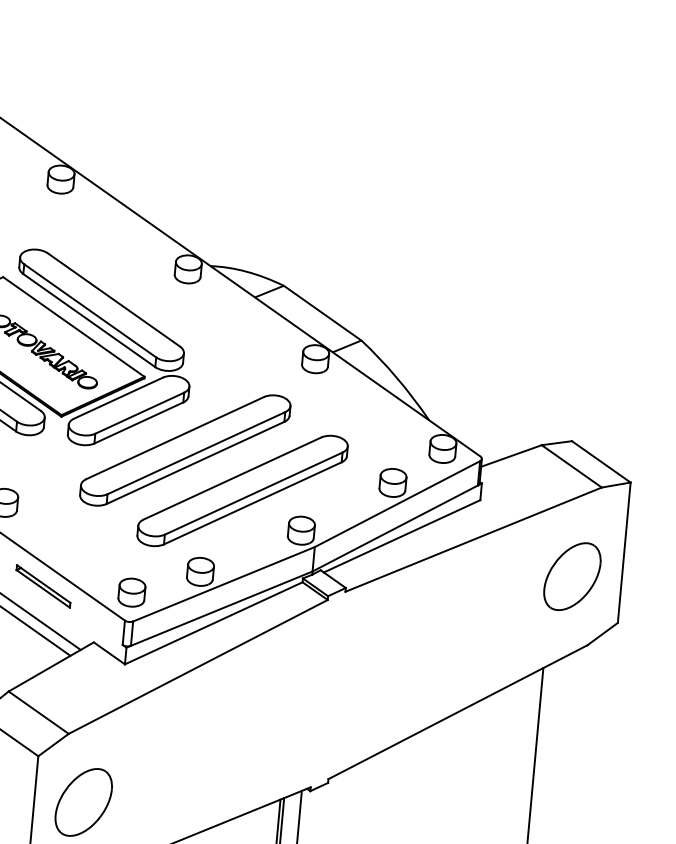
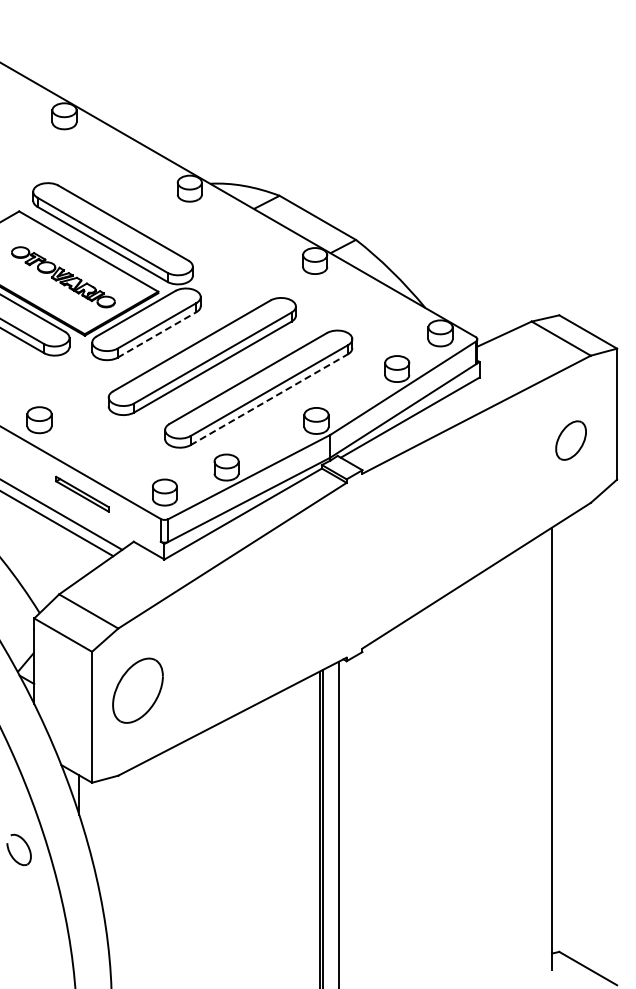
line: (139, 422) -> (157, 334), solid -> dashed
line: (253, 503) -> (269, 399), solid -> dashed
part: (571, 576) -> (570, 440), size x0.6

